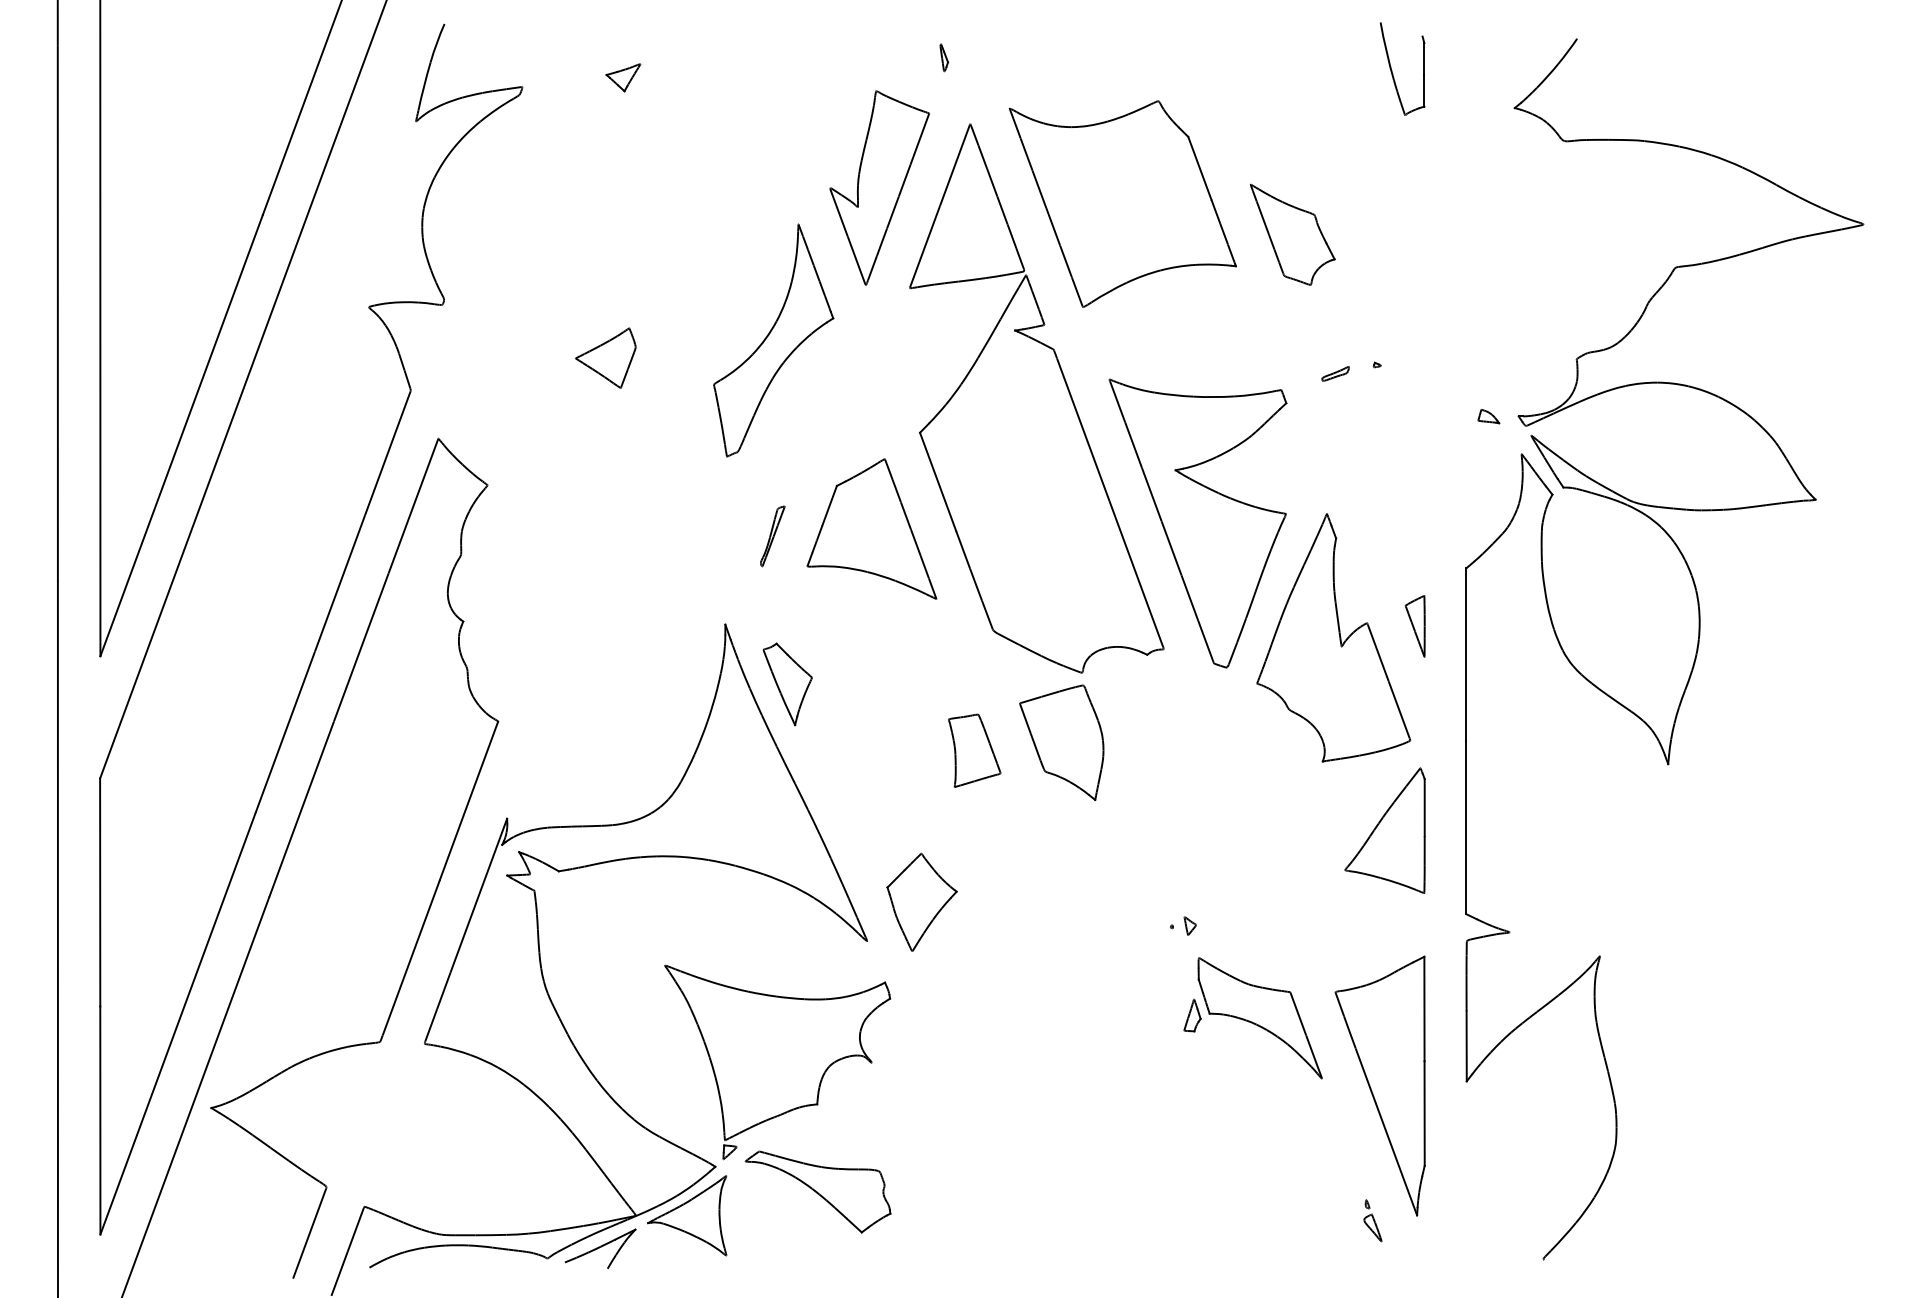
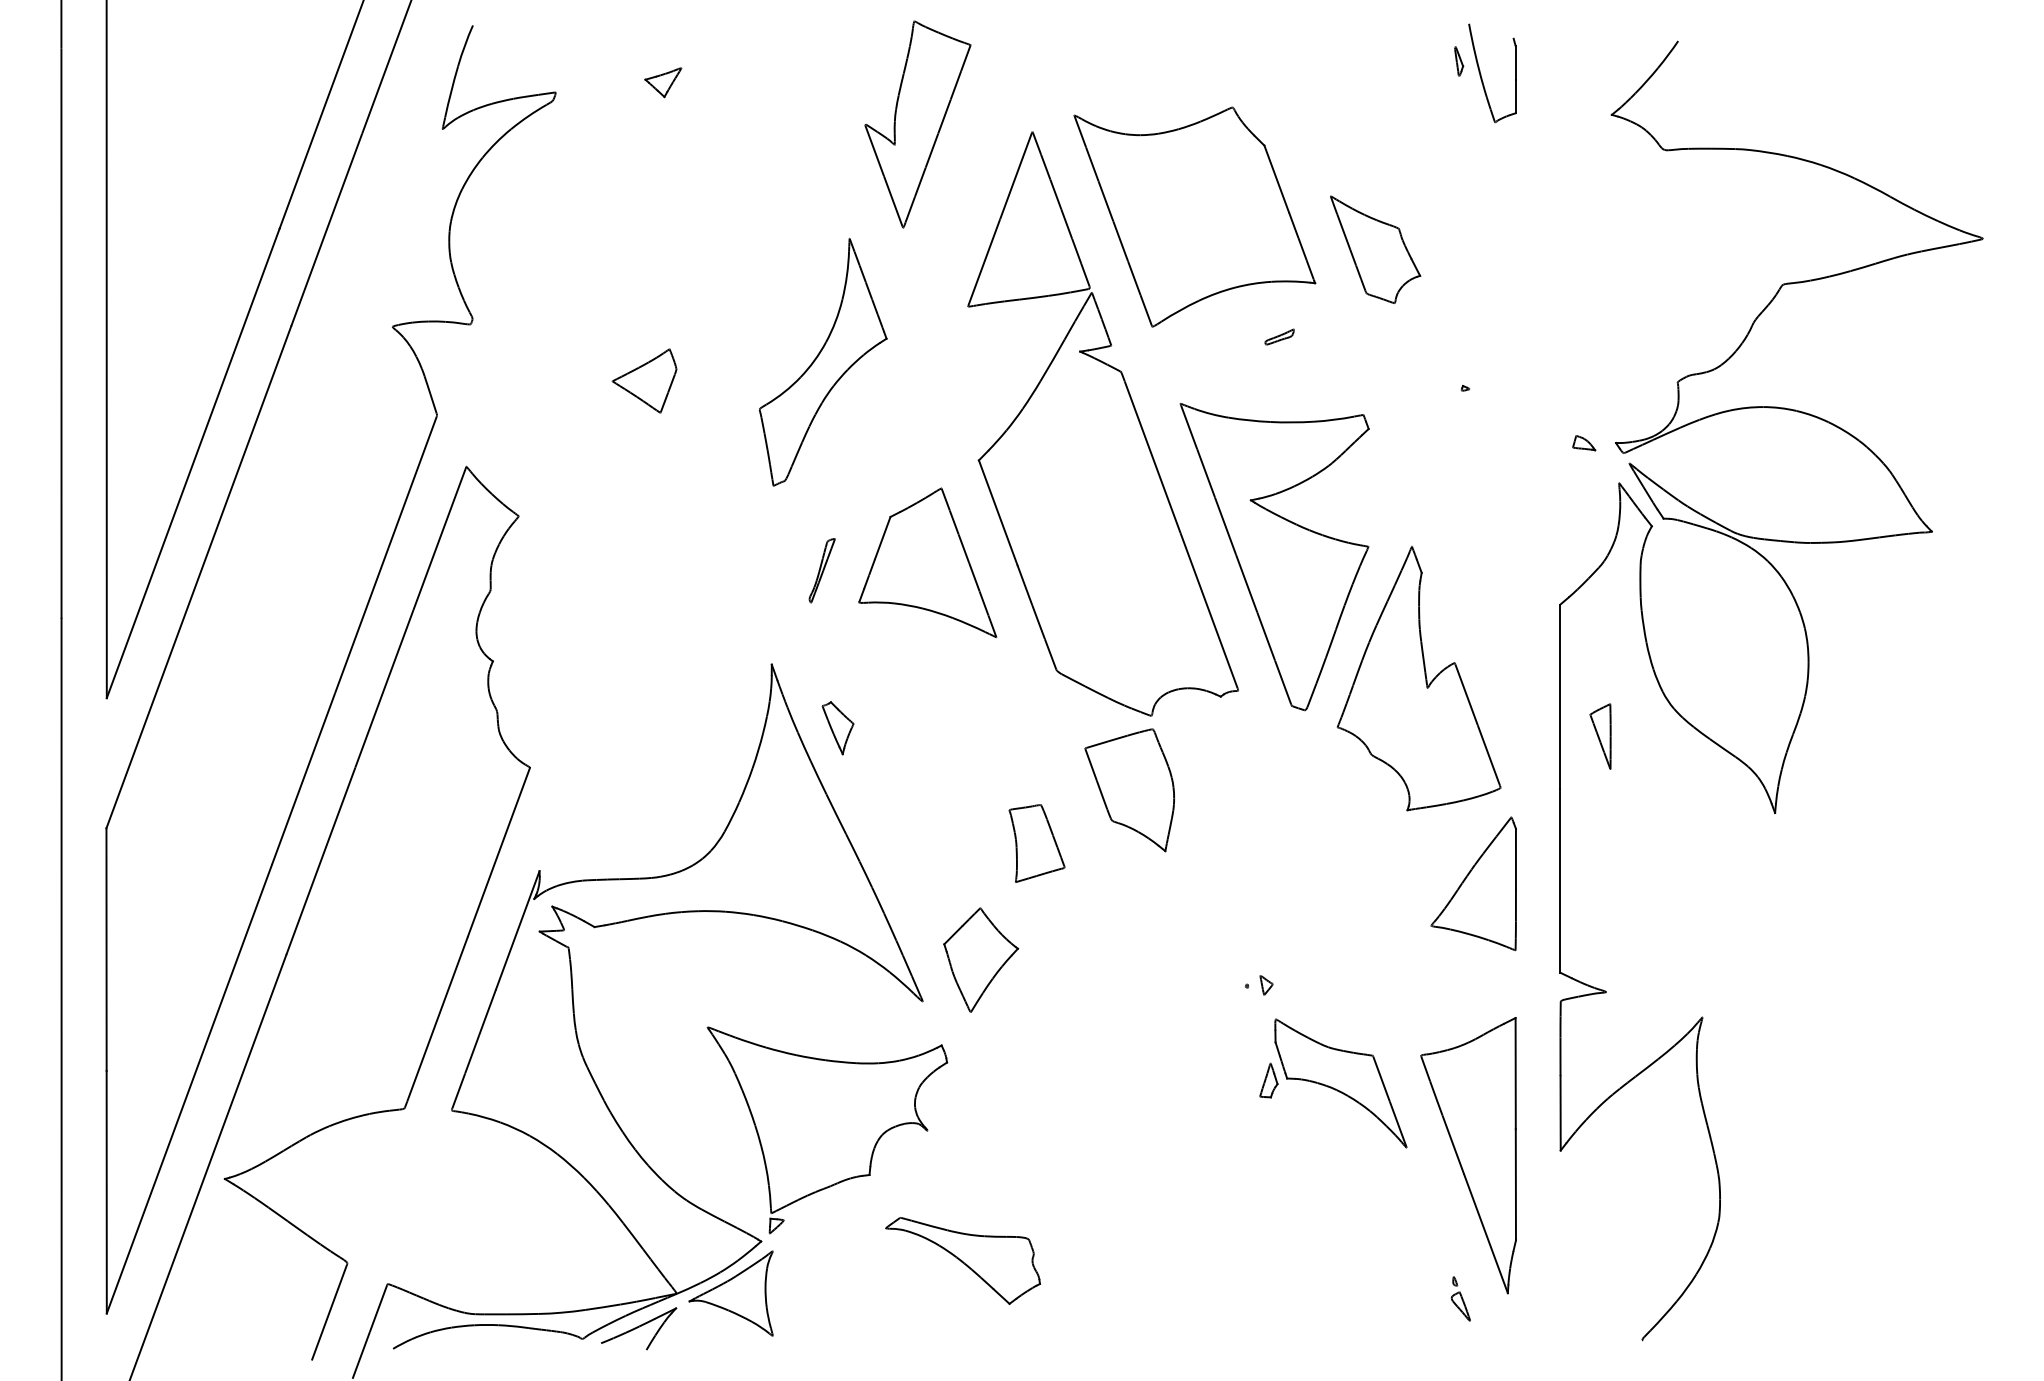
part: (944, 57) -> (1459, 61), moved
part: (879, 187) -> (917, 123), moved
part: (1335, 373) -> (1279, 336), moved
part: (1414, 626) -> (1599, 736), moved
part: (787, 684) -> (837, 728), size x0.6
part: (974, 750) -> (1036, 843), moved
part: (817, 1191) -> (962, 1260), moved

